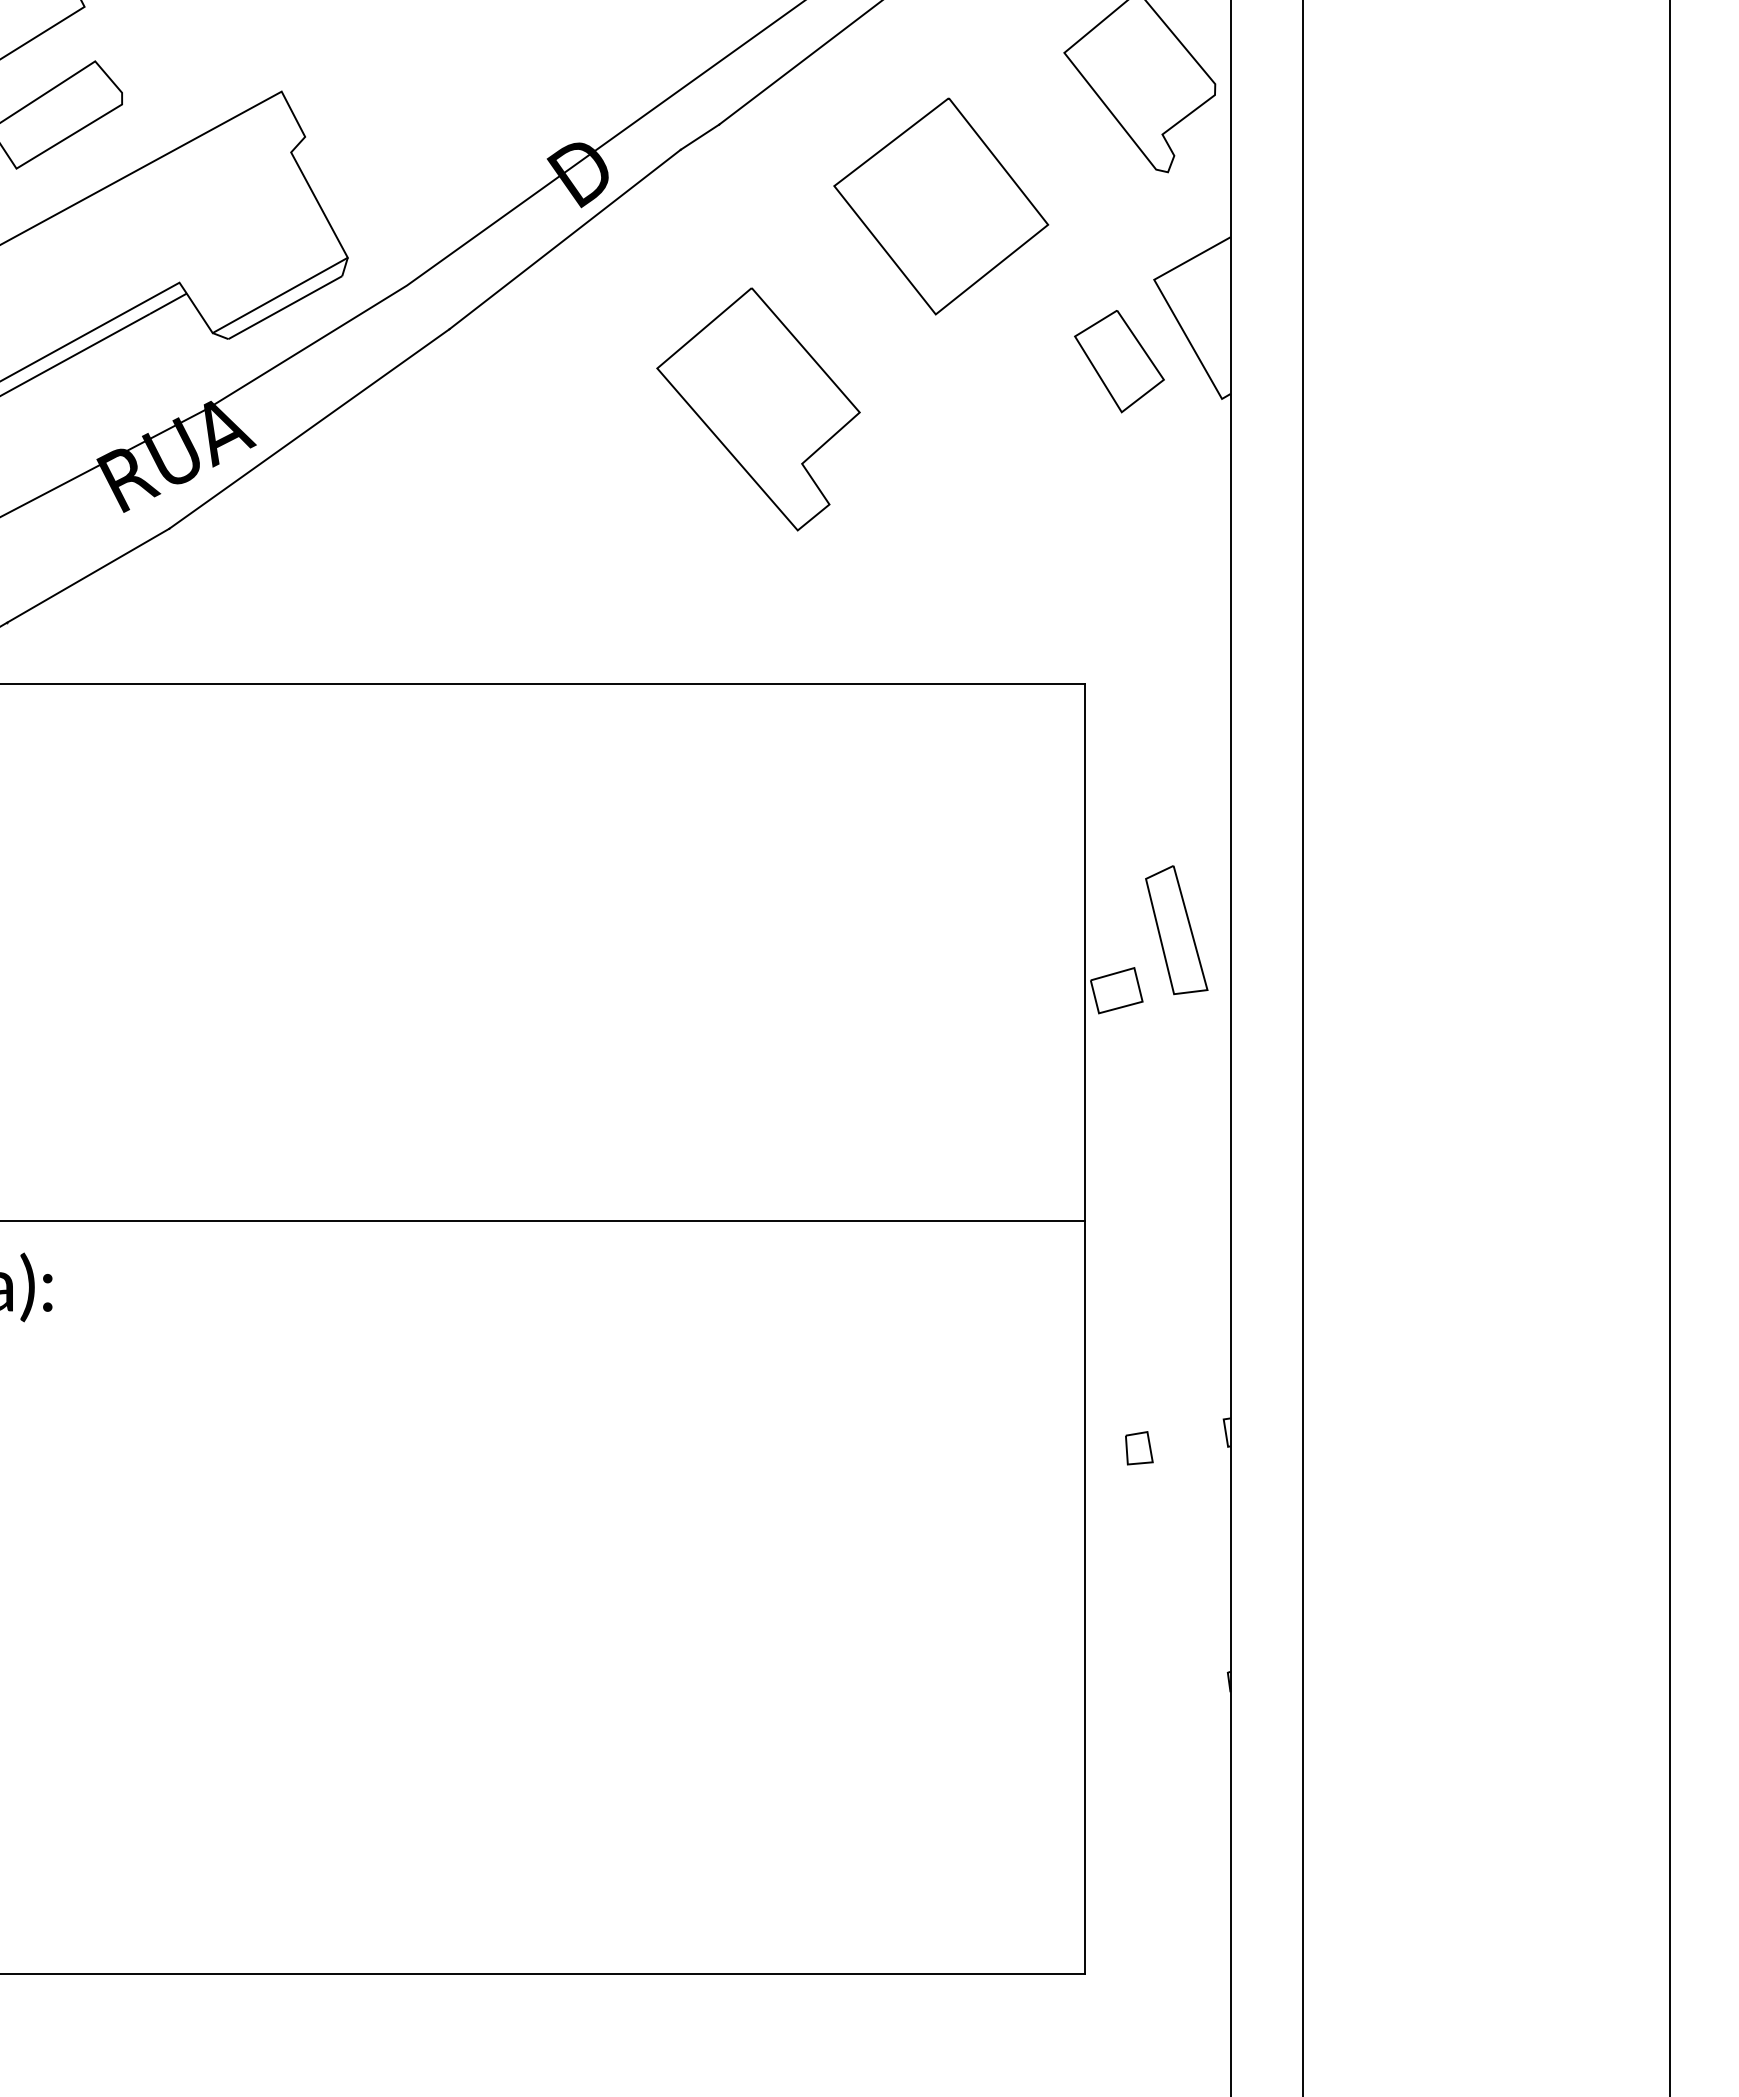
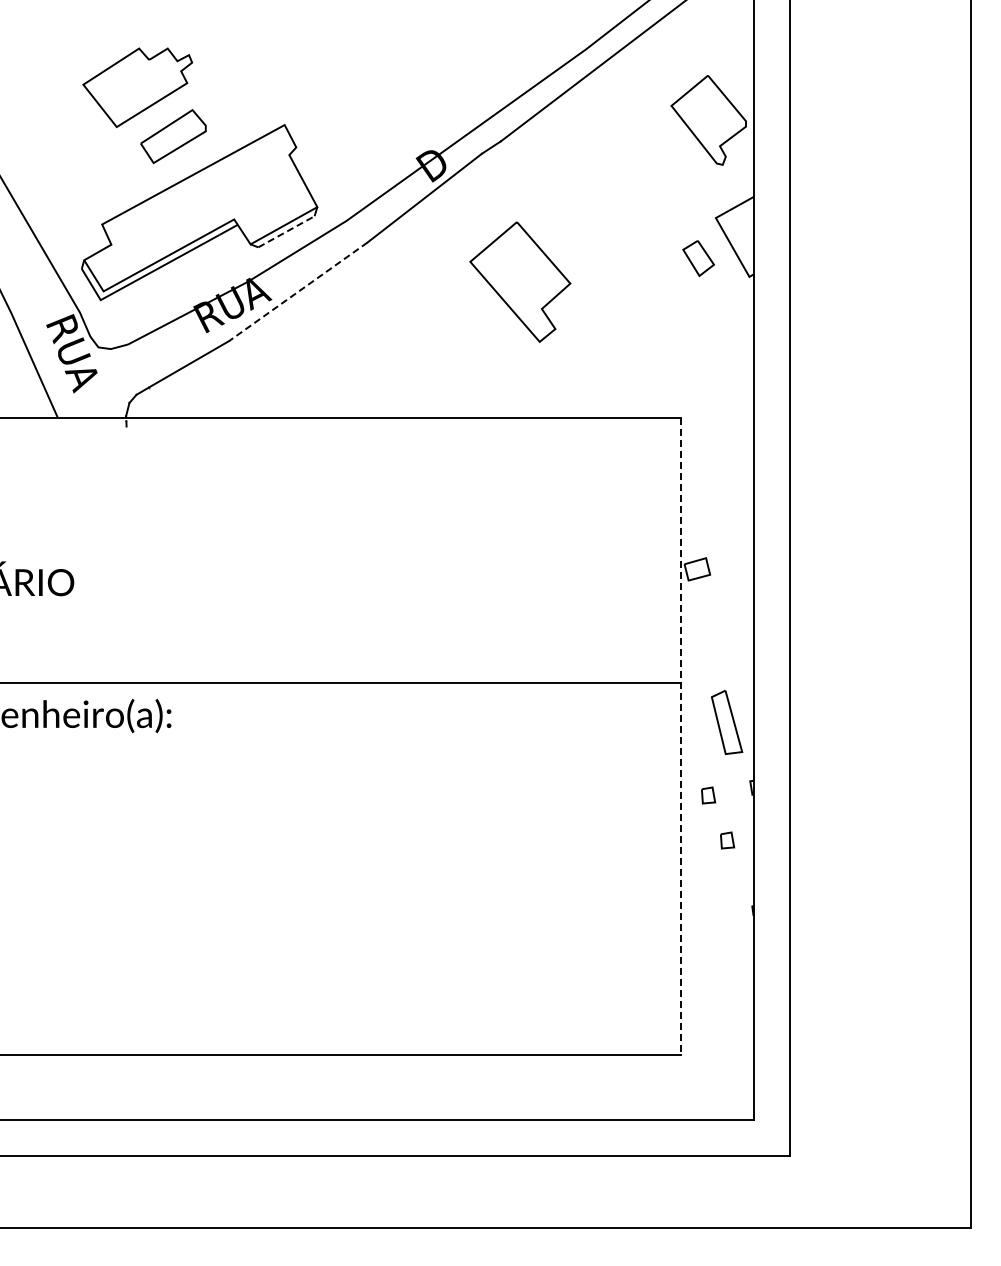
part: (940, 205) -> (610, 181), removed
line: (285, 307) -> (286, 231), solid -> dashed
part: (1119, 361) -> (698, 258), size x0.7
line: (307, 430) -> (297, 292), solid -> dashed
part: (1177, 930) -> (727, 722), moved
line: (1084, 1328) -> (681, 736), solid -> dashed
part: (1177, 1539) -> (727, 840), added

